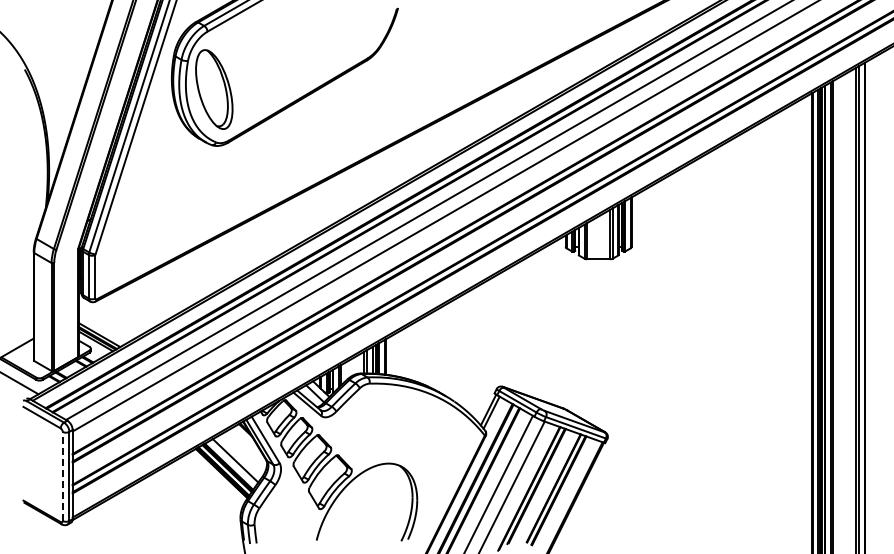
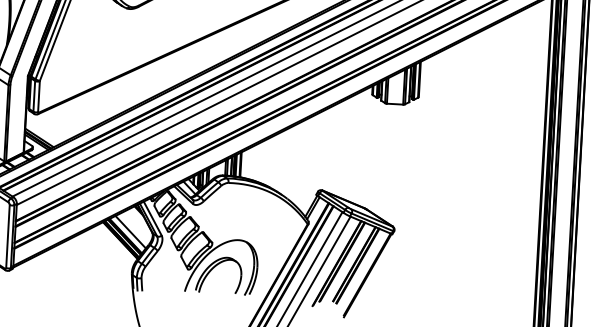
line: (62, 476) -> (7, 236), dashed -> solid
part: (355, 505) -> (213, 268), added

